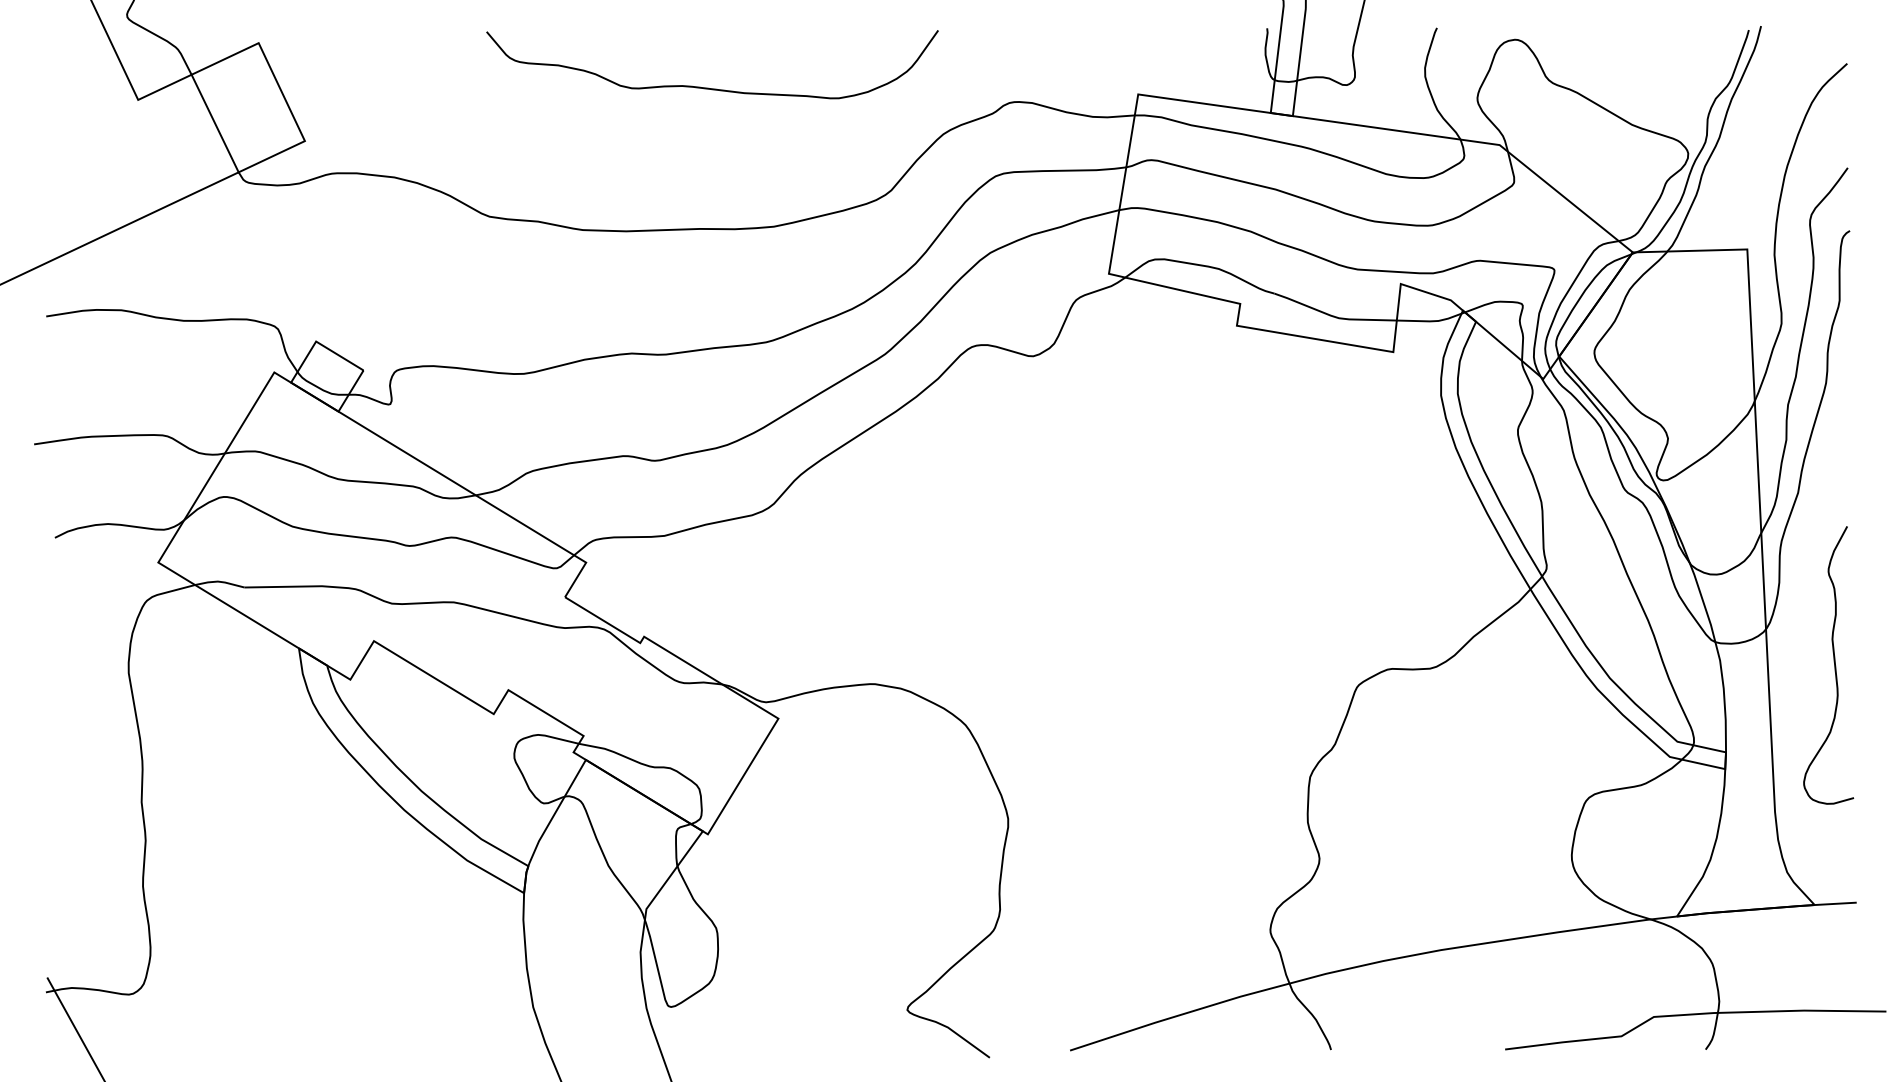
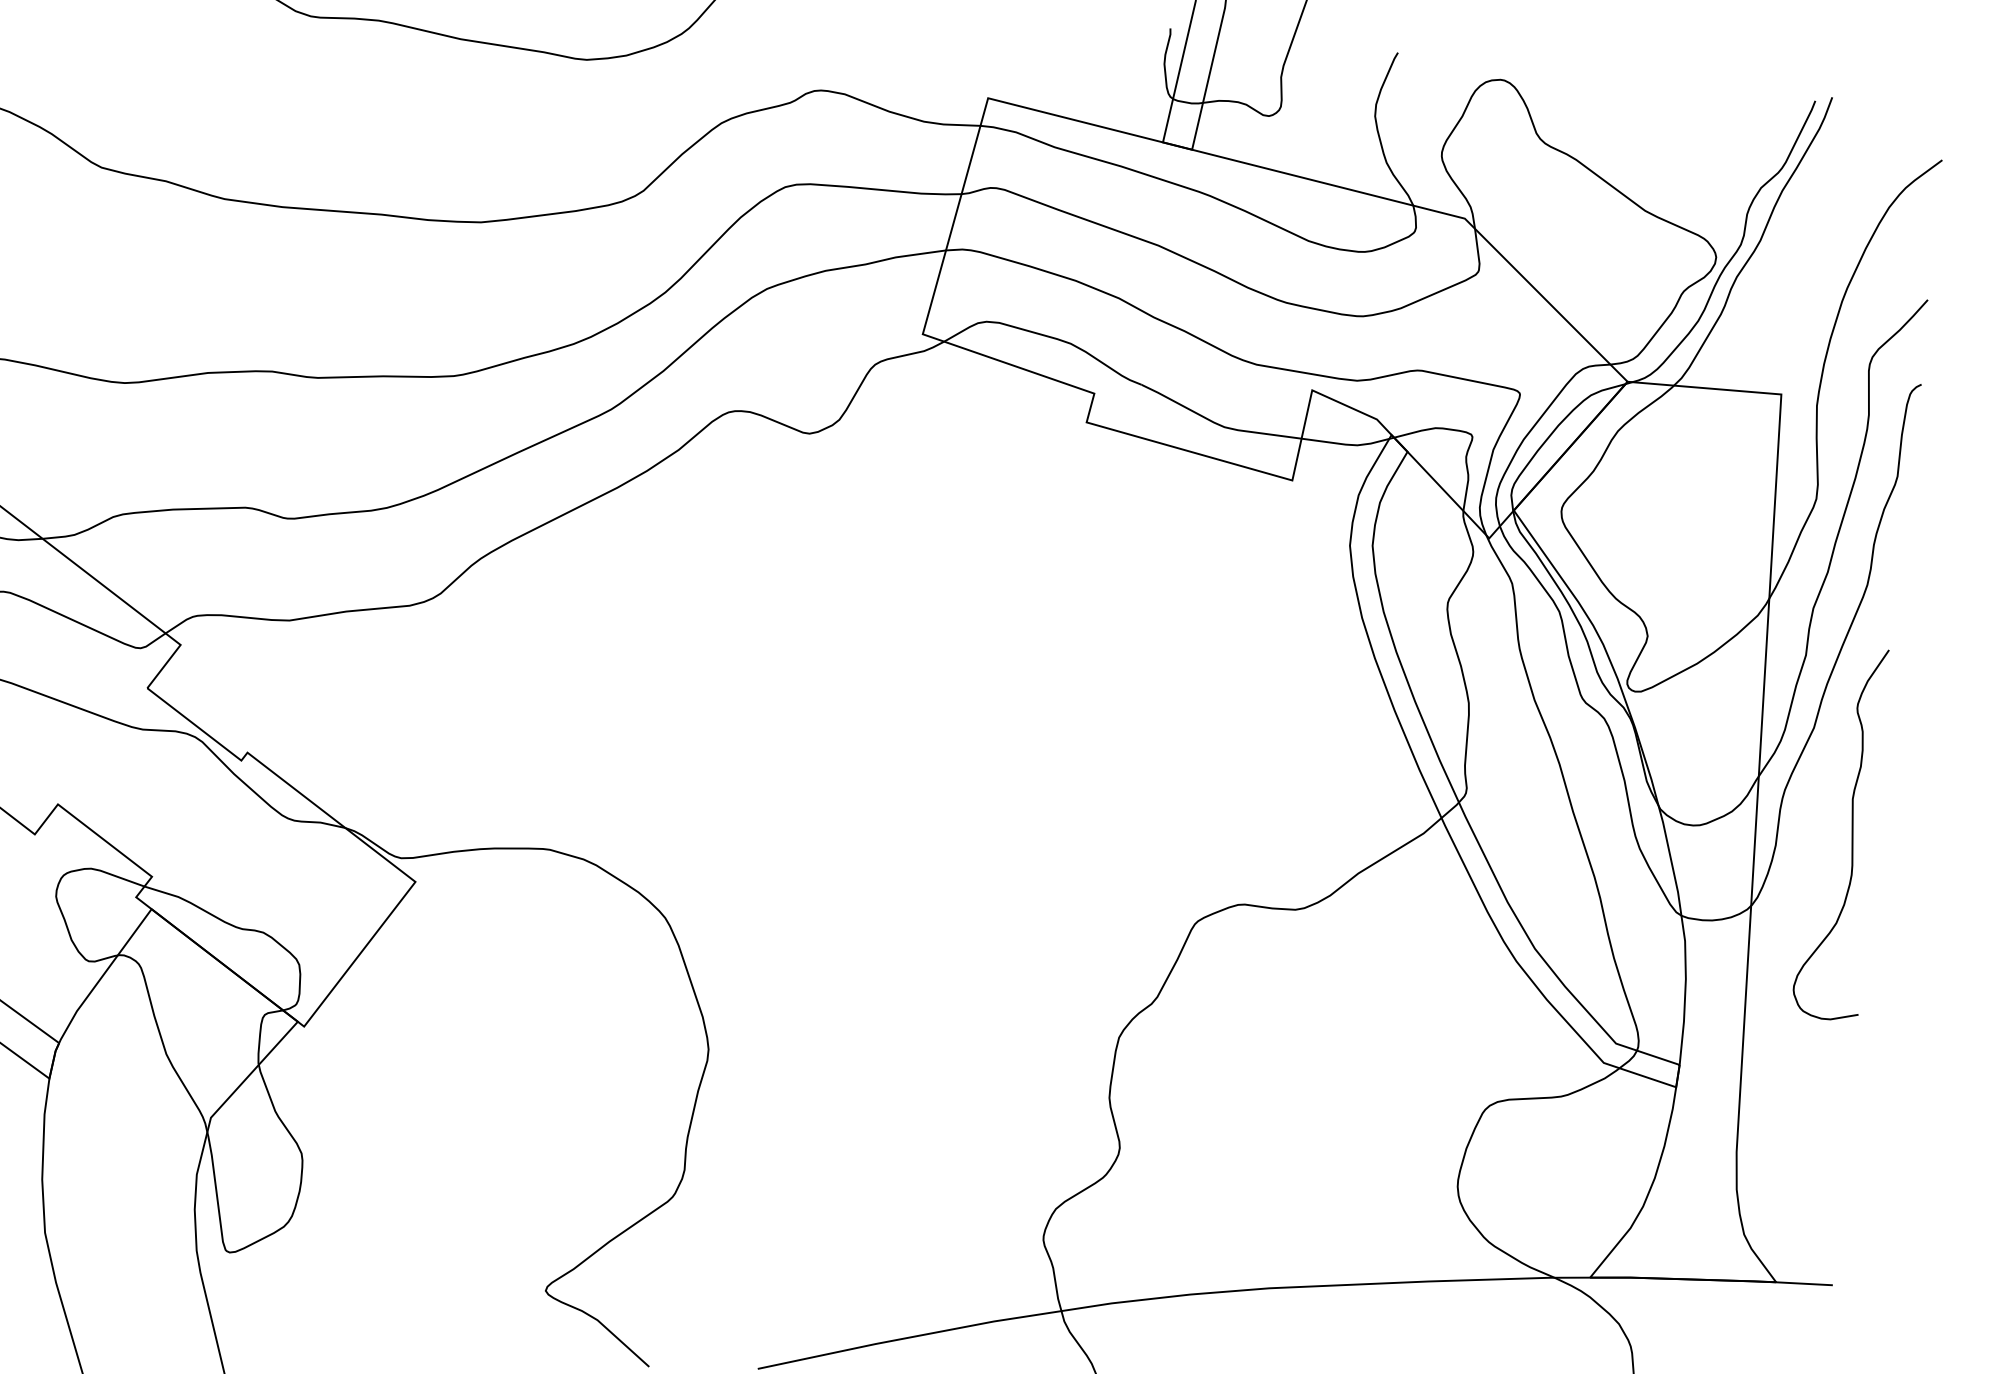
curve: (1833, 662) -> (1850, 830), moved

